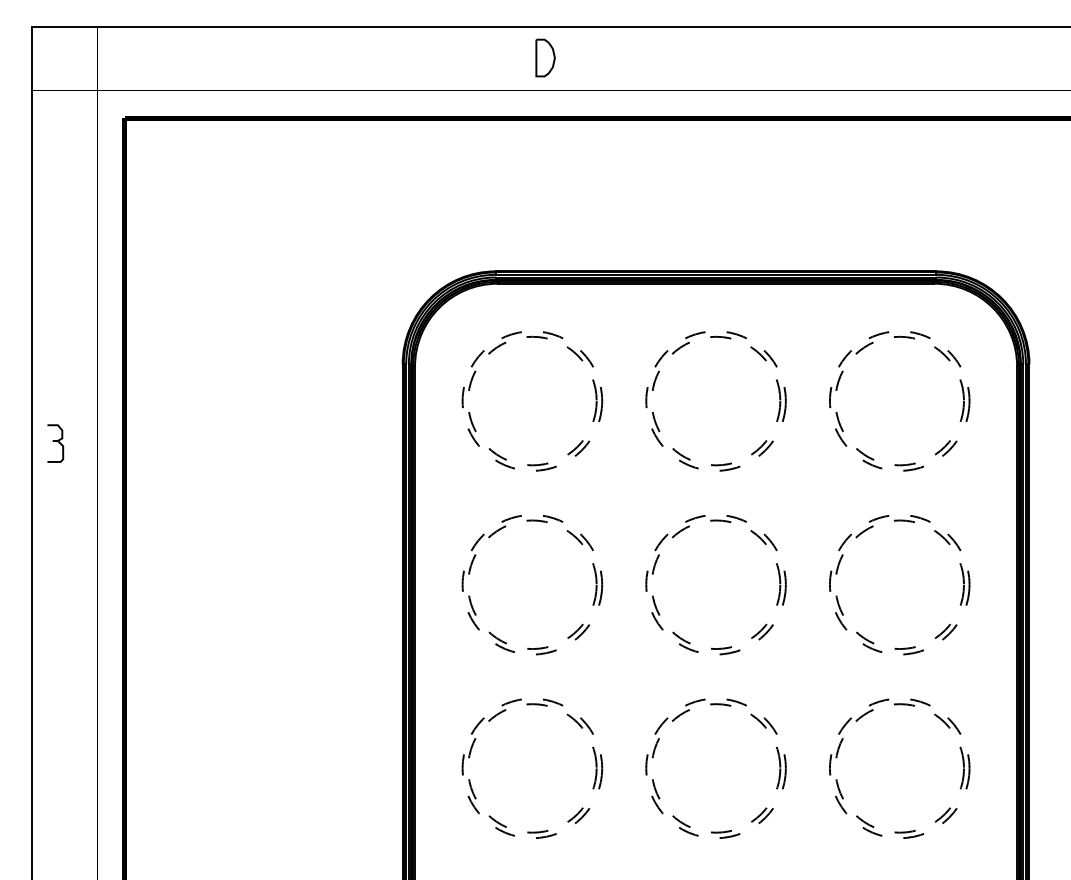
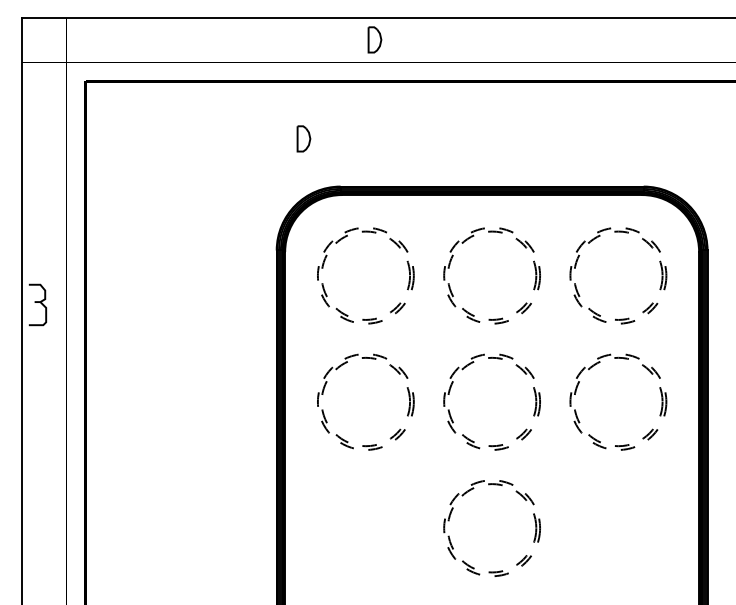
part: (441, 201) -> (303, 138), added
part: (56, 442) -> (38, 304), size x1.6
part: (472, 784) -> (324, 539), removed
part: (947, 808) -> (651, 555), removed

